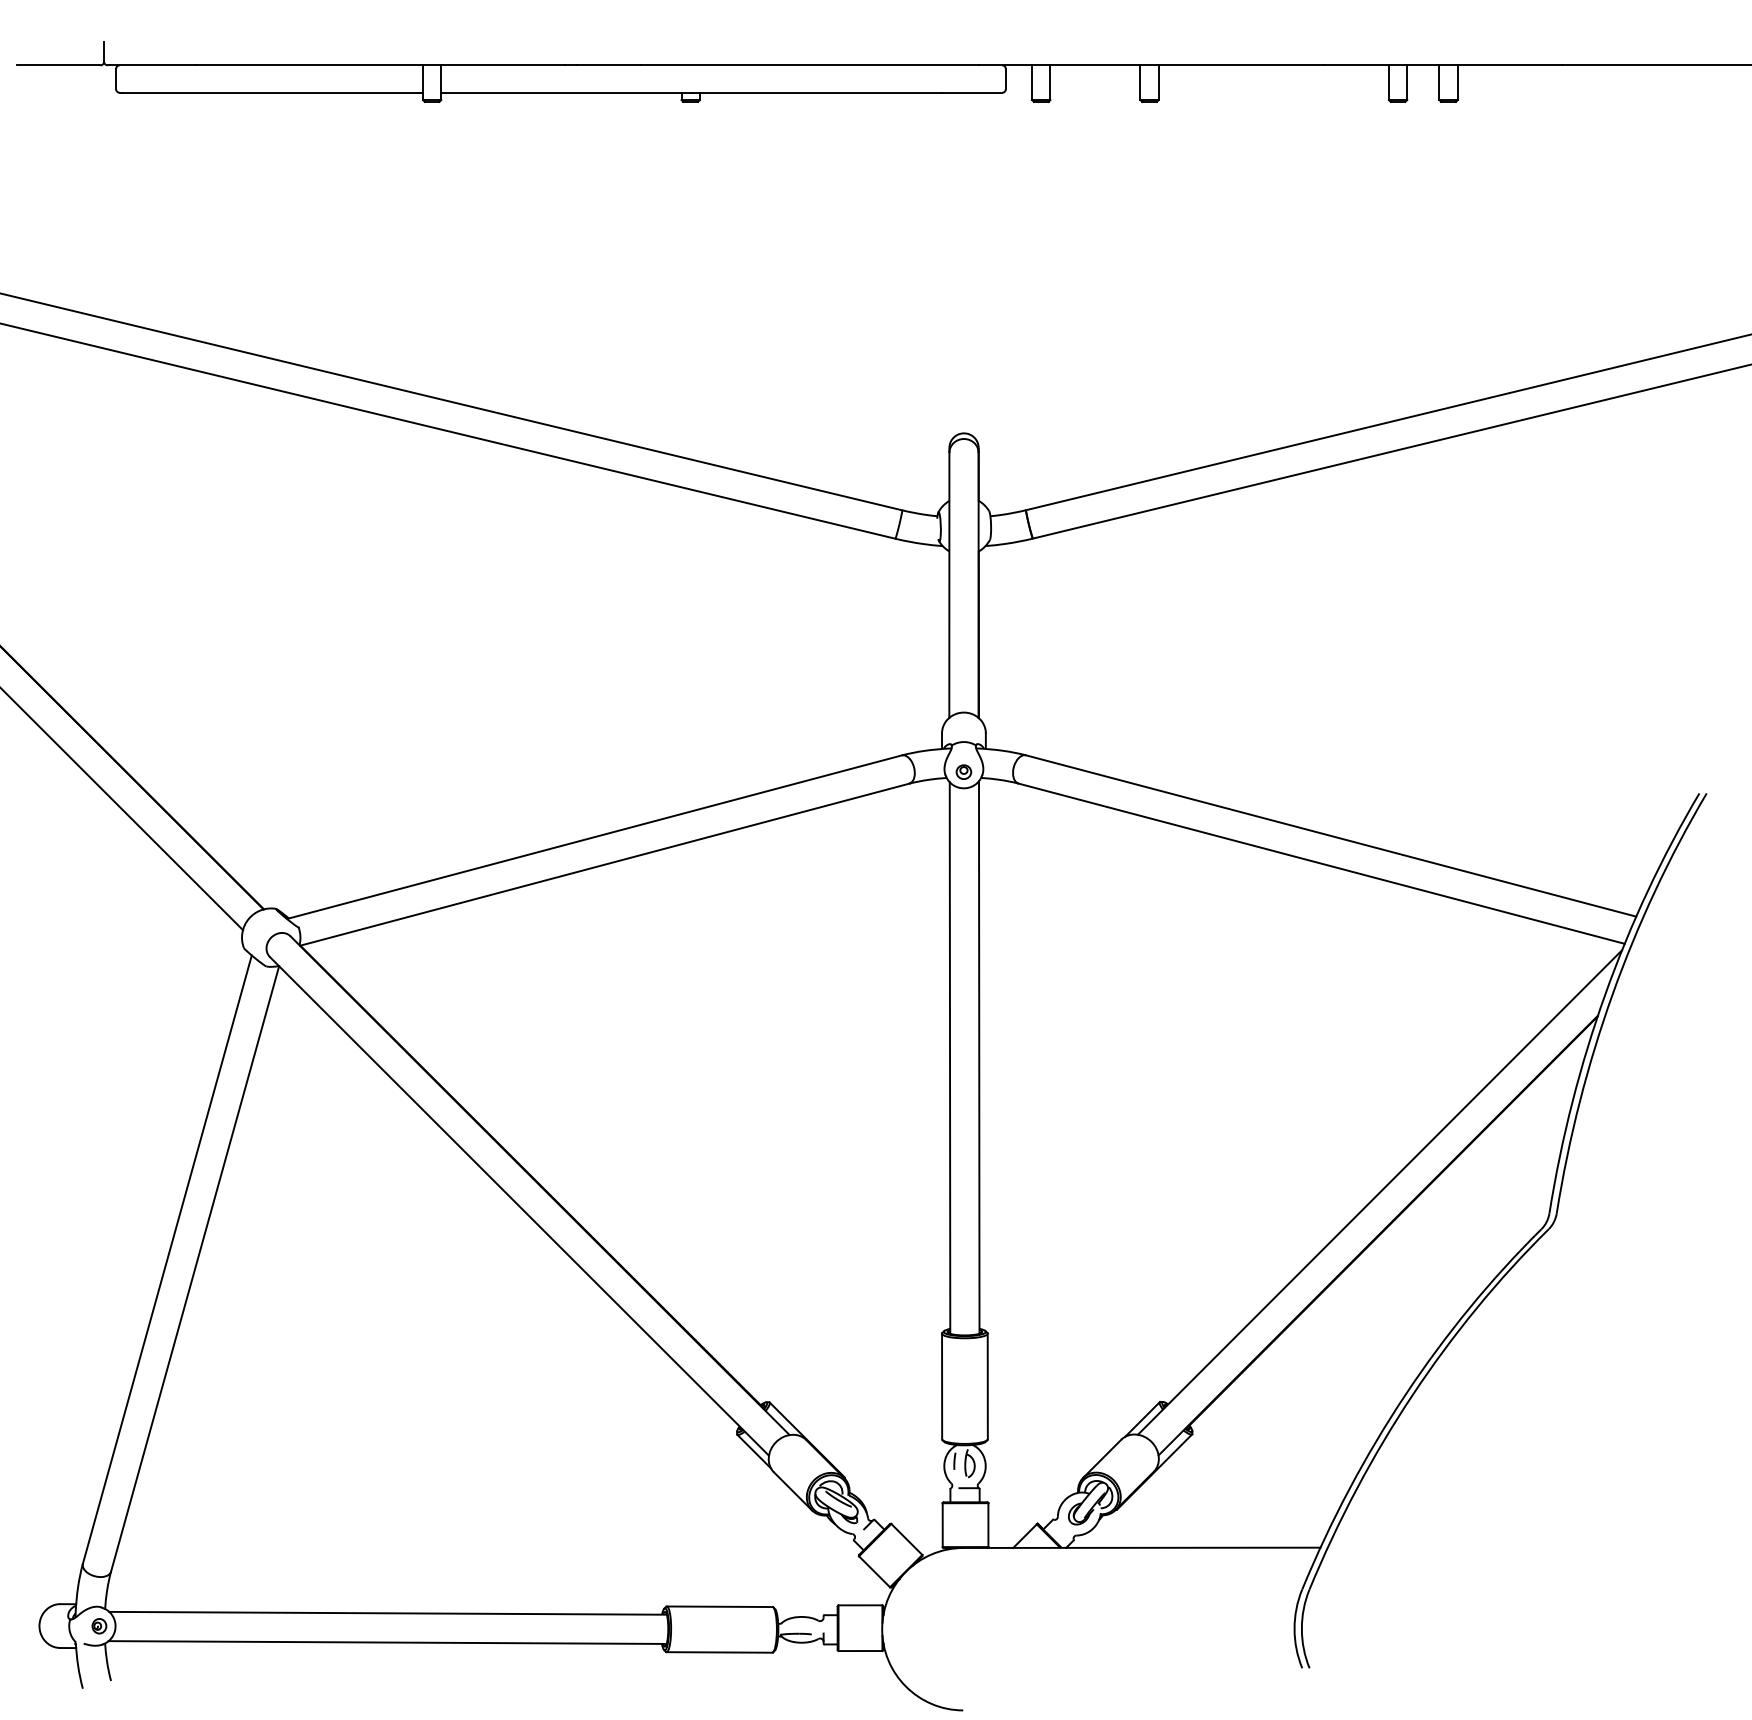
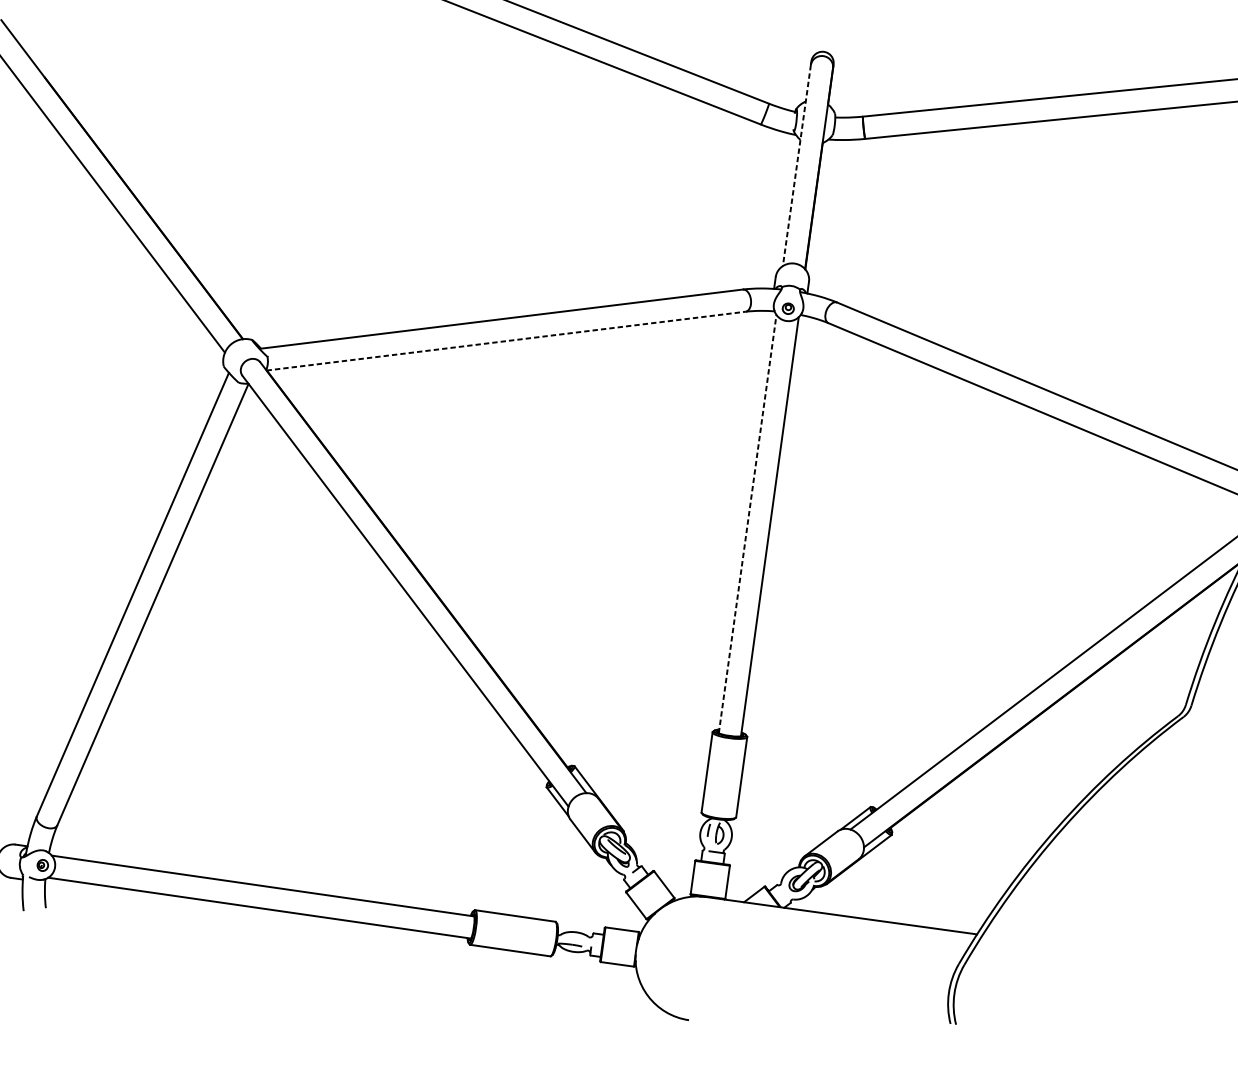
line: (949, 585) -> (796, 165), solid -> dashed
line: (605, 864) -> (506, 341), solid -> dashed
line: (950, 1058) -> (747, 524), solid -> dashed

